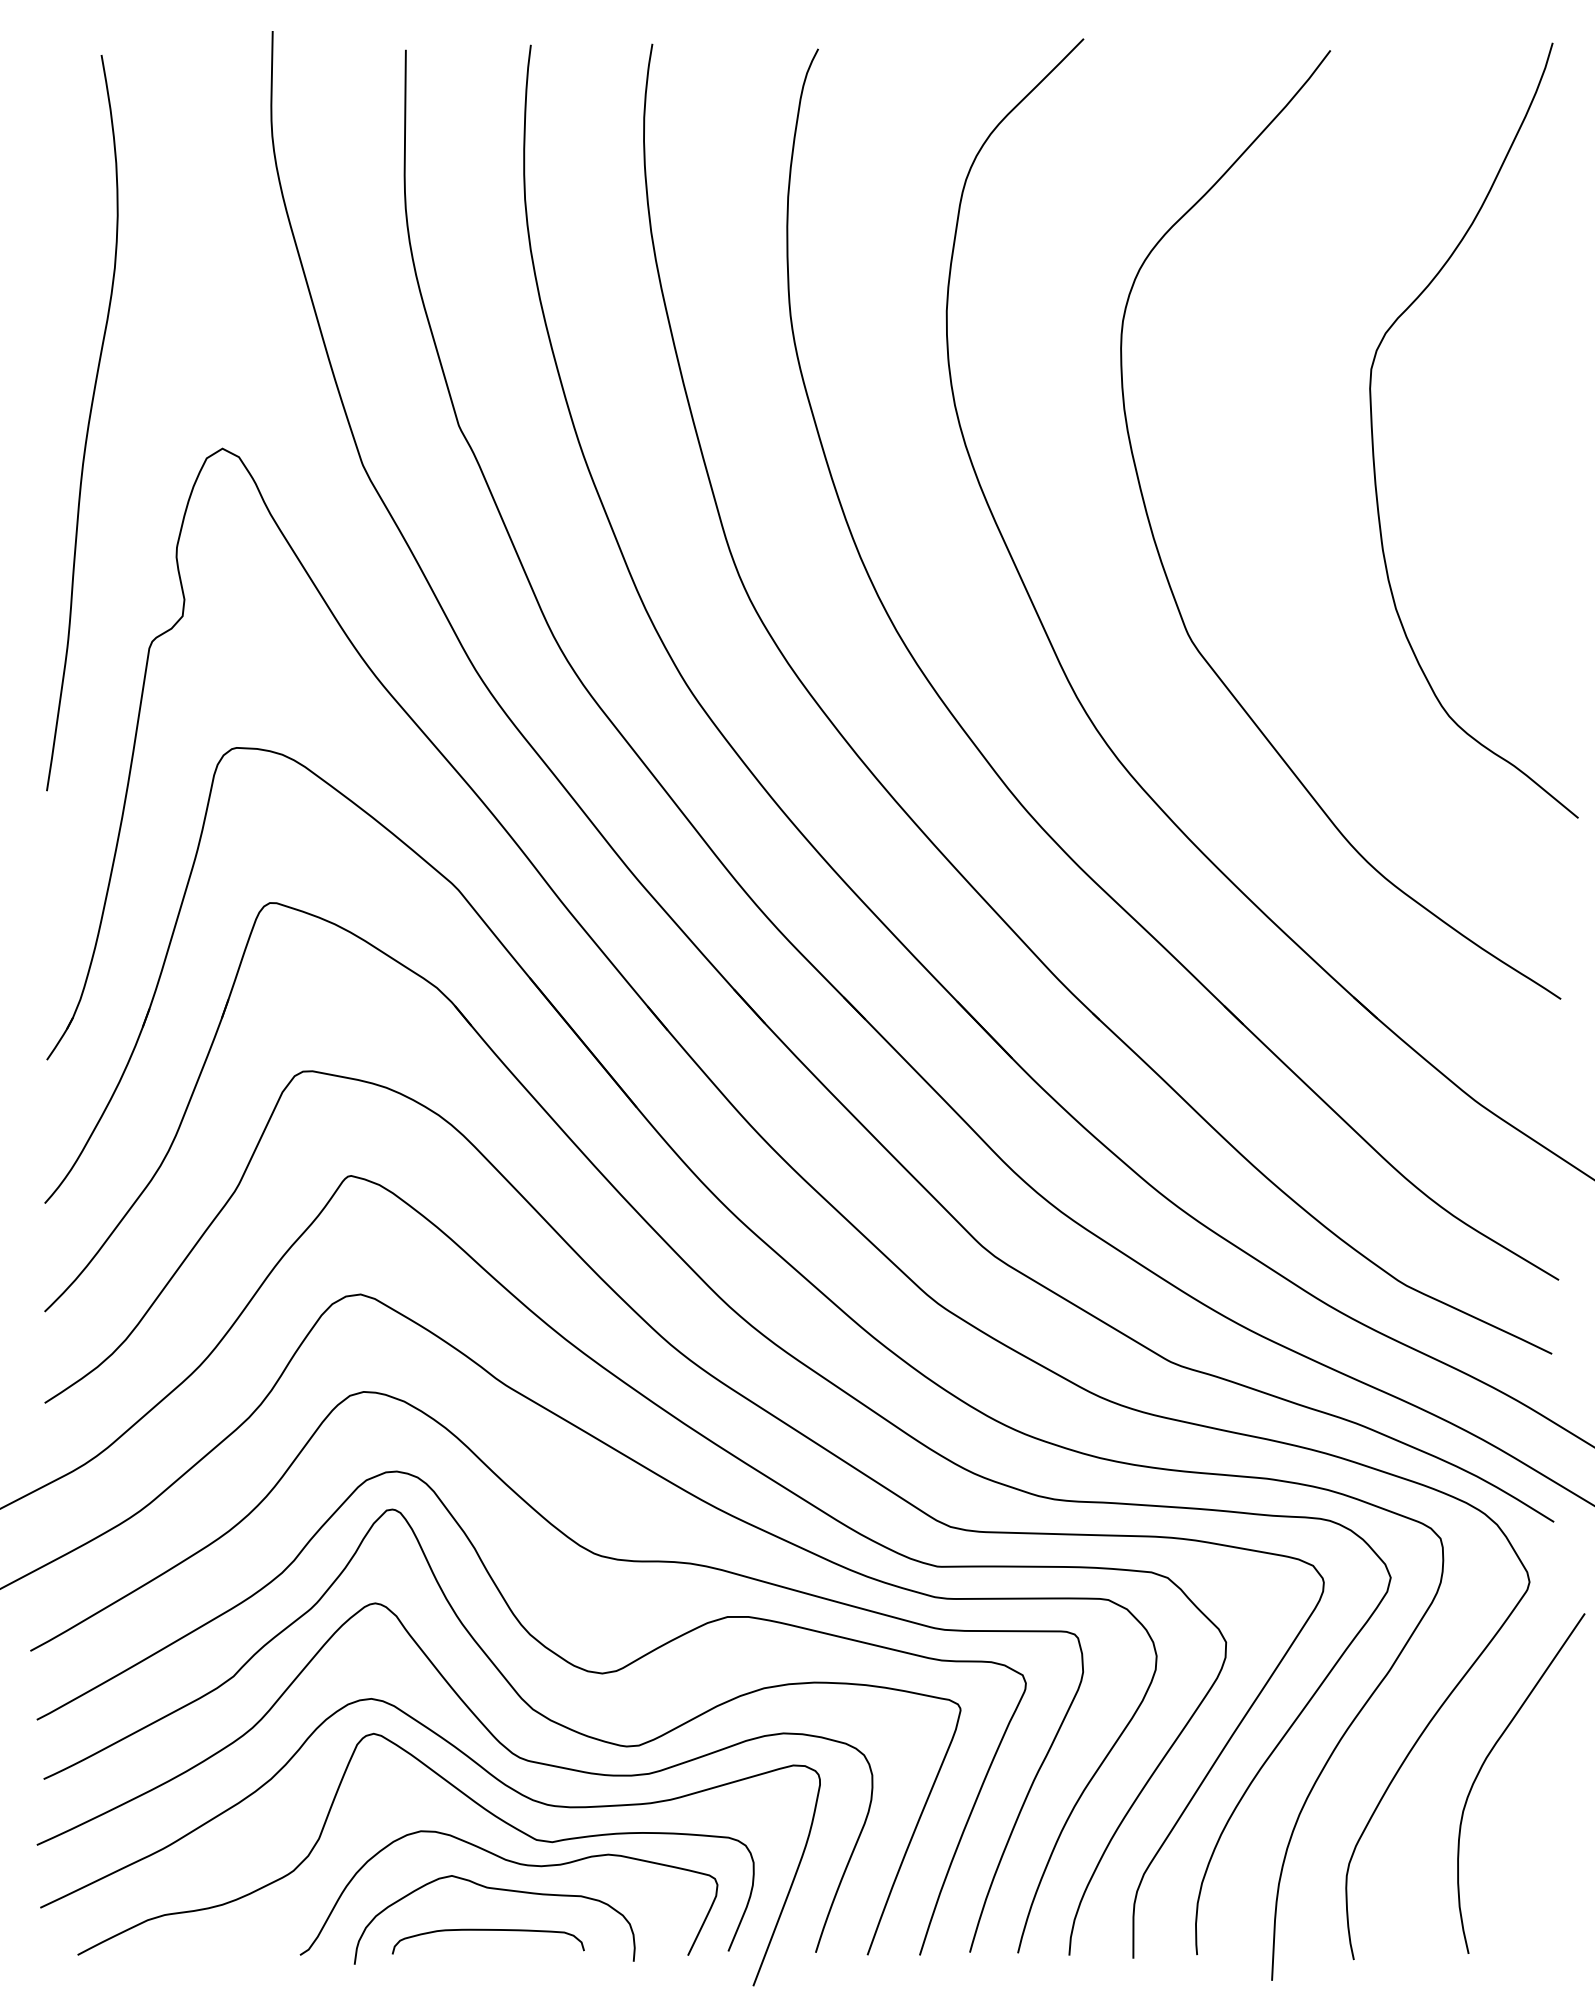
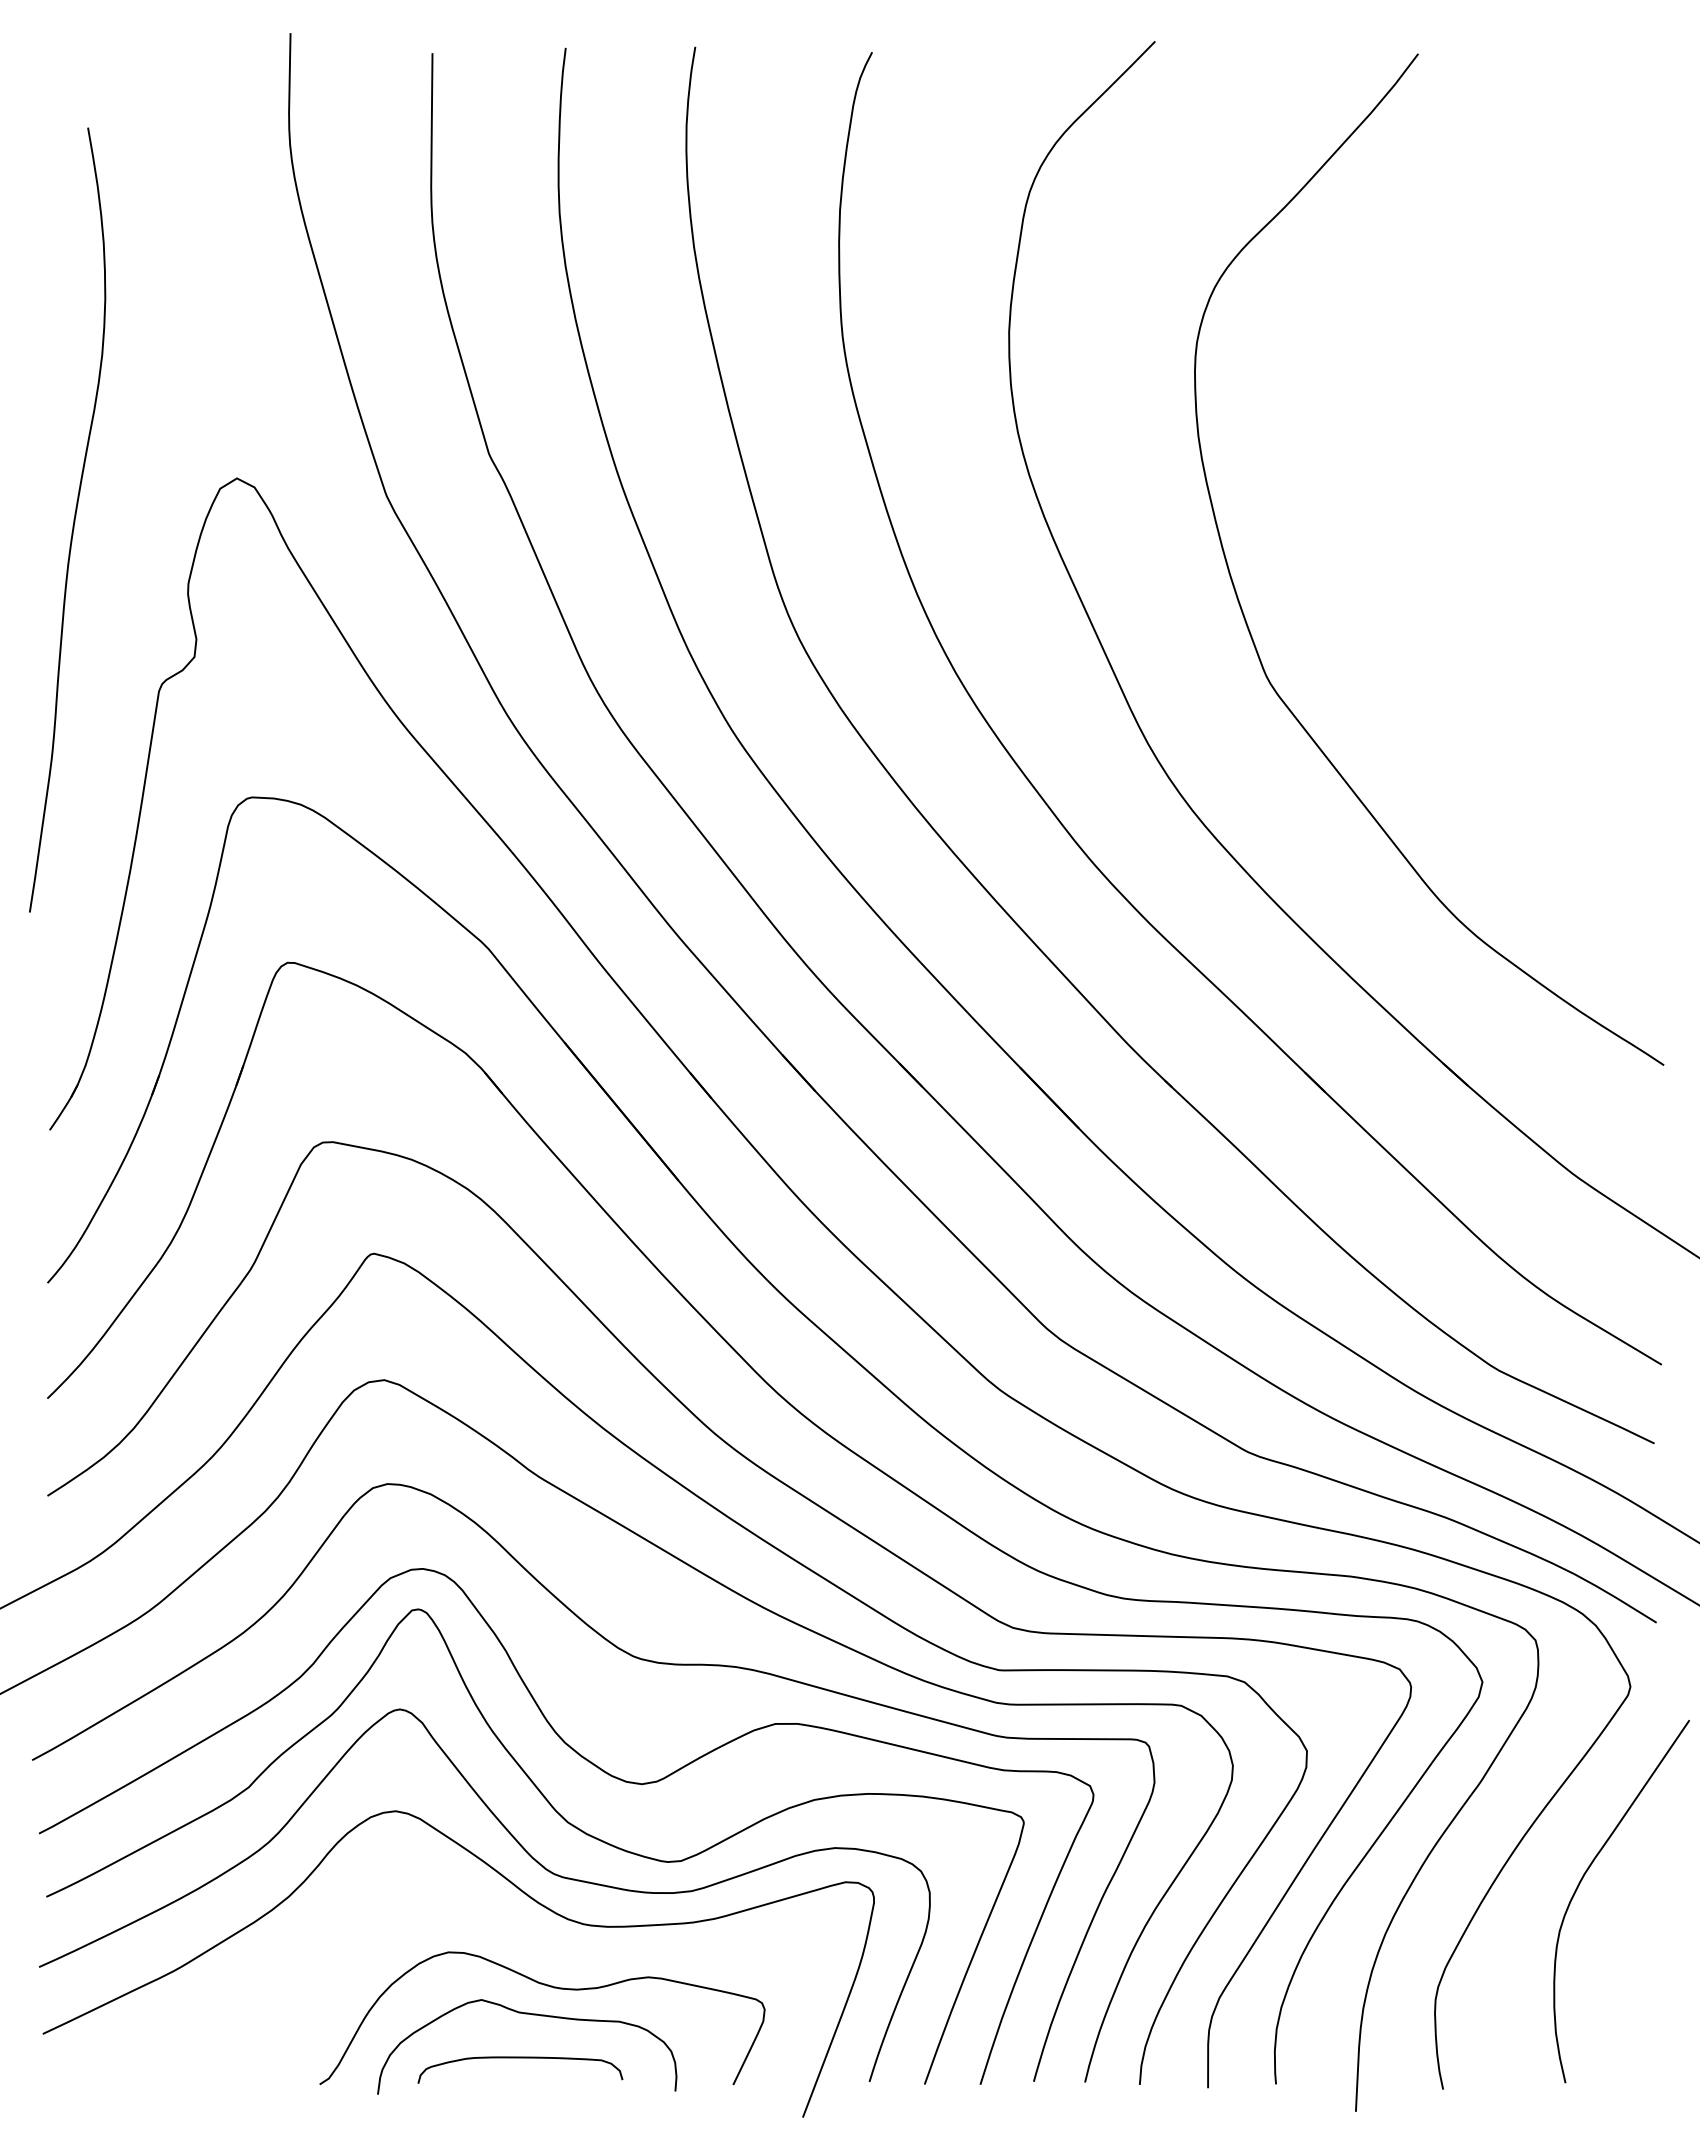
curve: (87, 422) -> (73, 519), moved
curve: (1373, 443) -> (1464, 472), removed
curve: (458, 1791) -> (488, 1909), removed

